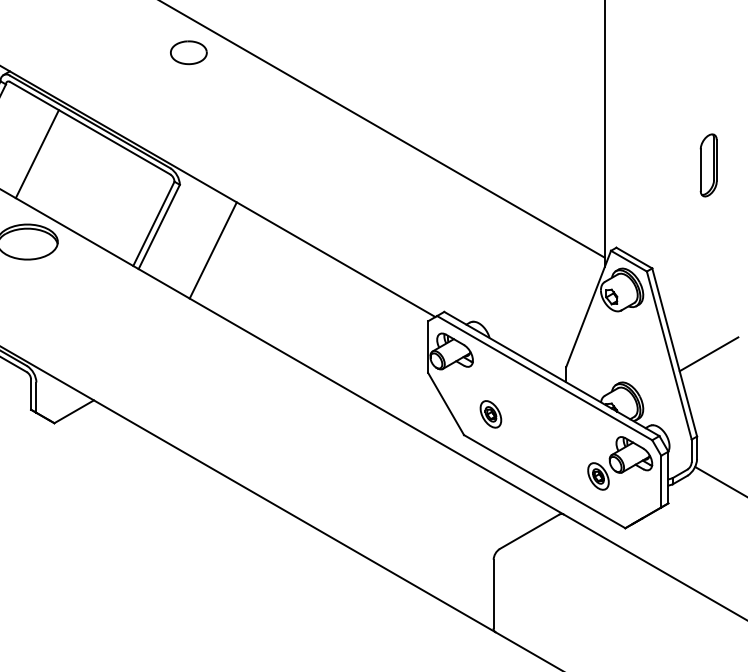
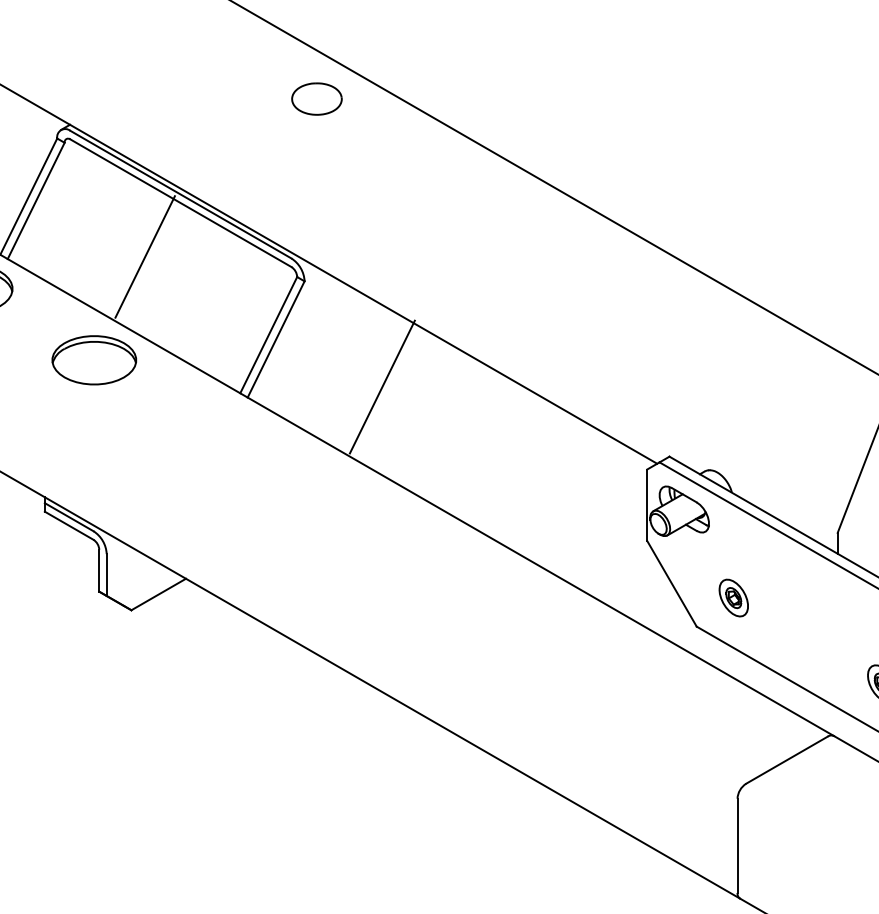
line: (36, 154) -> (143, 257), moved
line: (212, 250) -> (381, 387), moved

